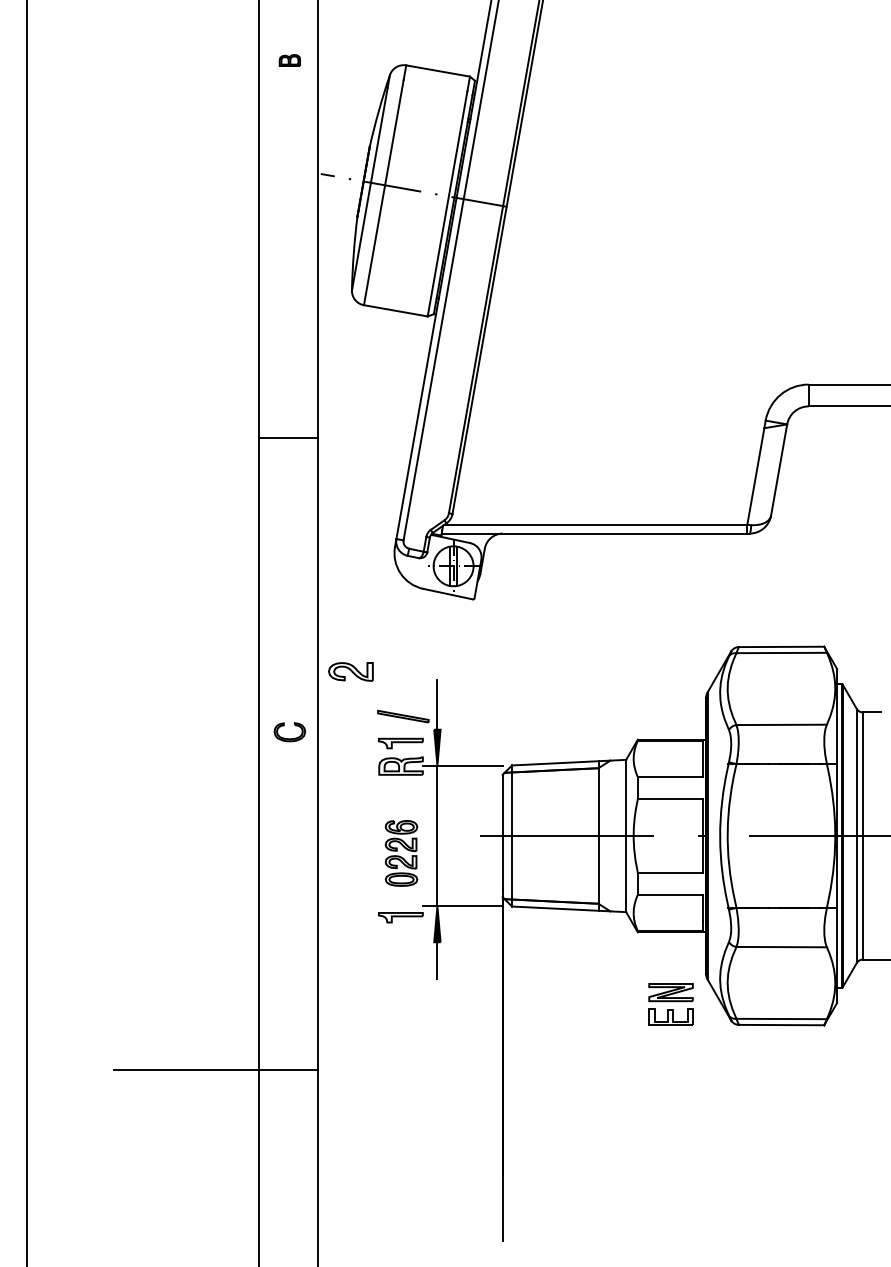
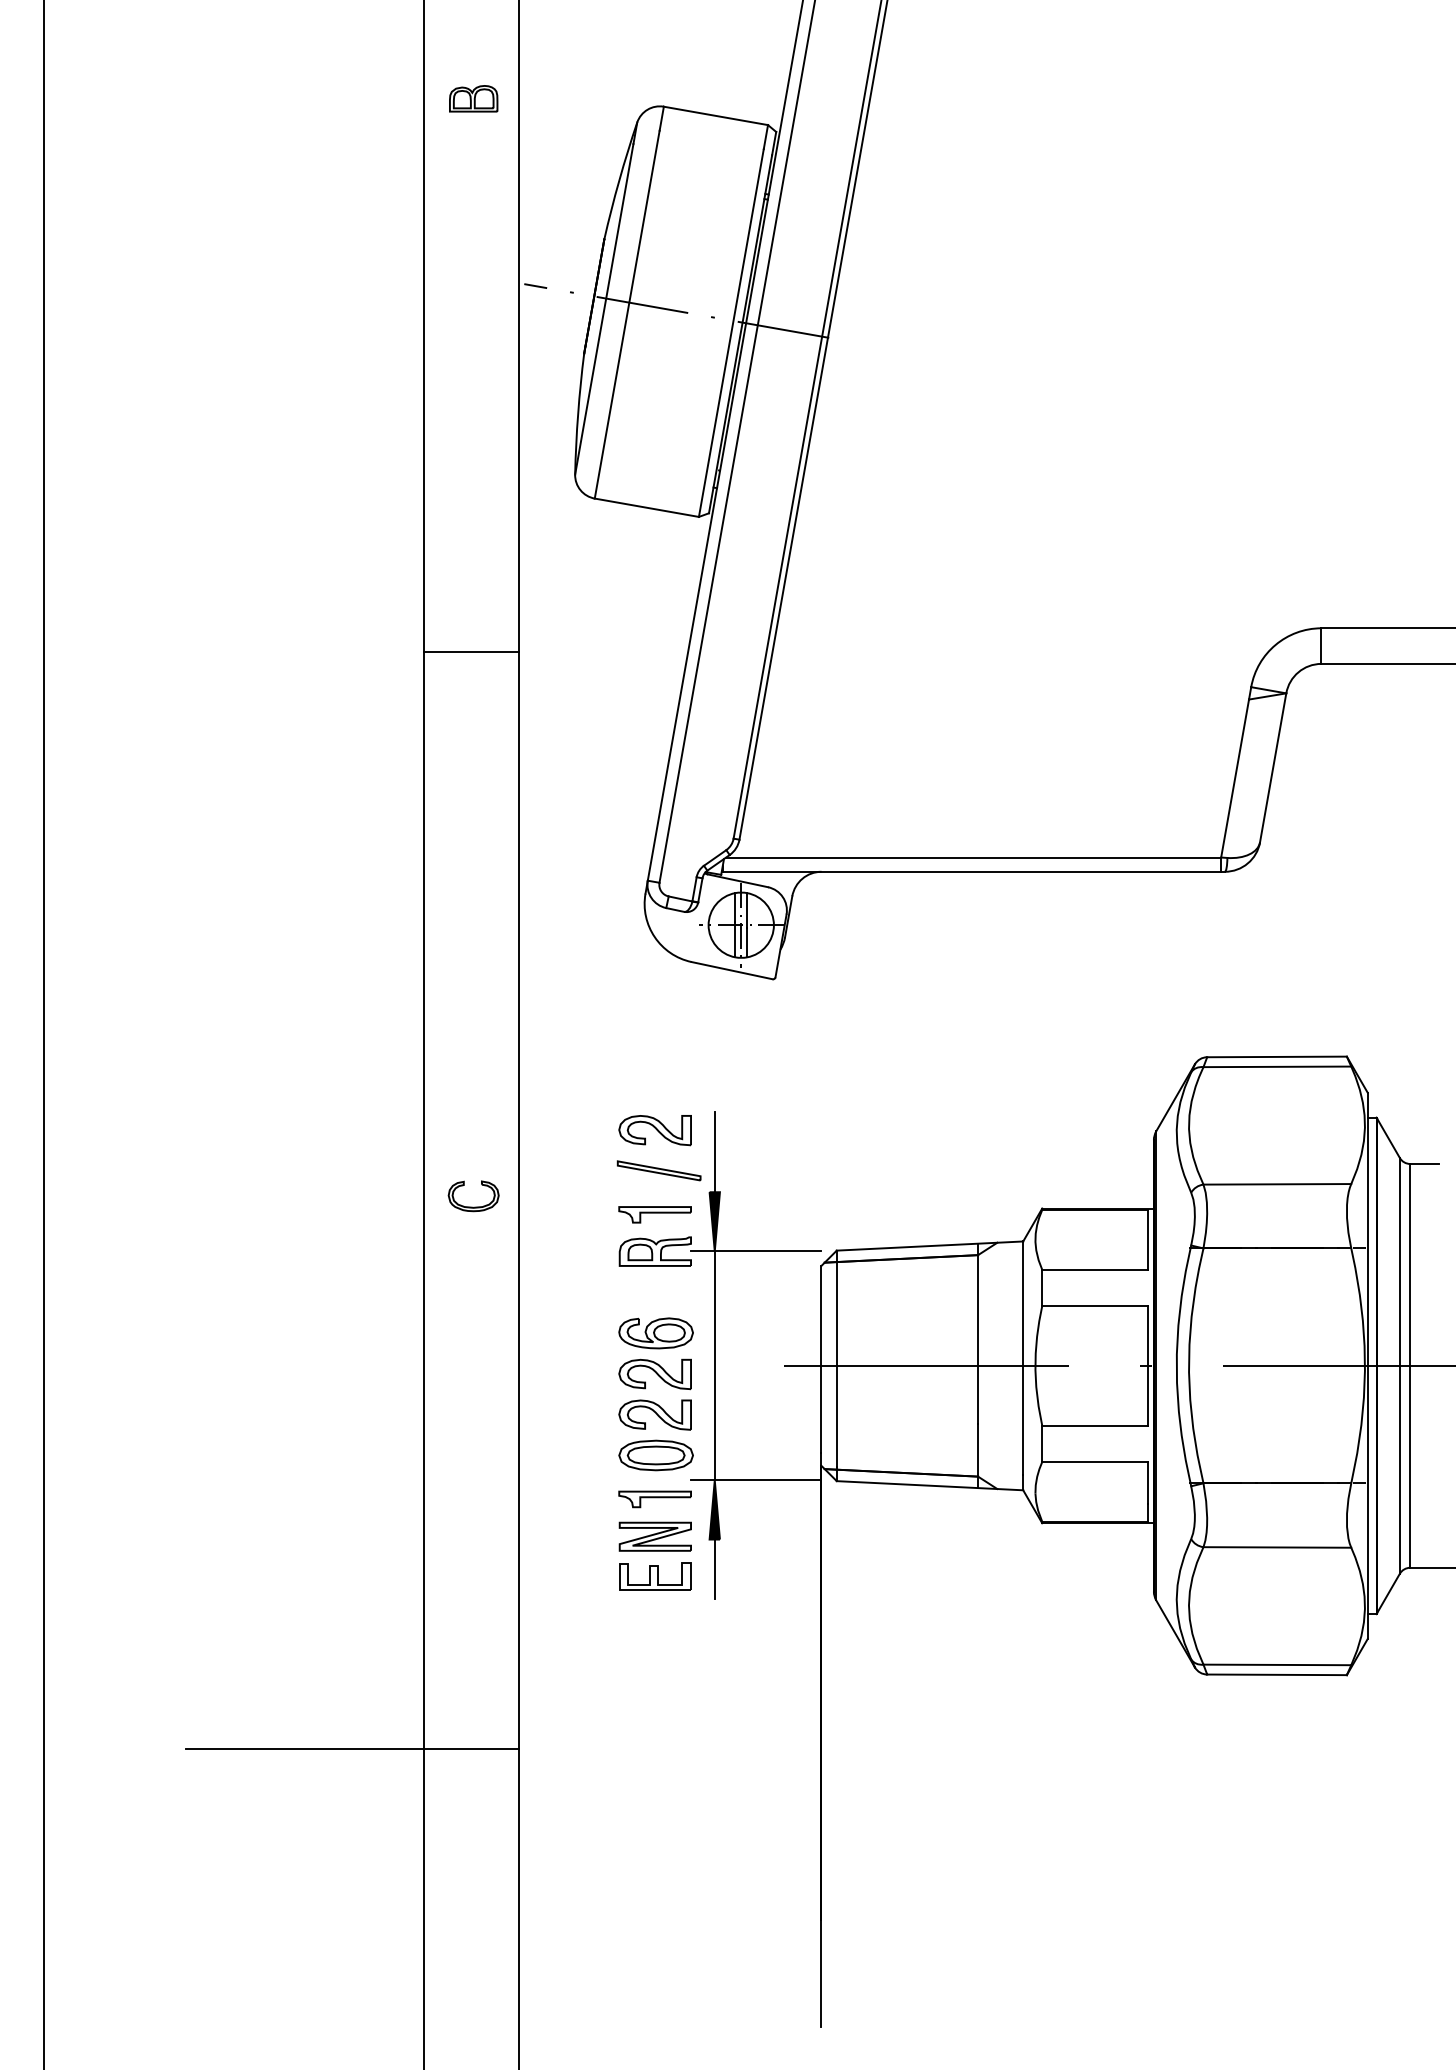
part: (289, 60) -> (473, 98), size x1.43
line: (288, 438) -> (471, 652), moved
part: (350, 671) -> (654, 1129), moved
part: (401, 853) -> (656, 1394), size x1.43
part: (670, 1004) -> (654, 1556), moved

